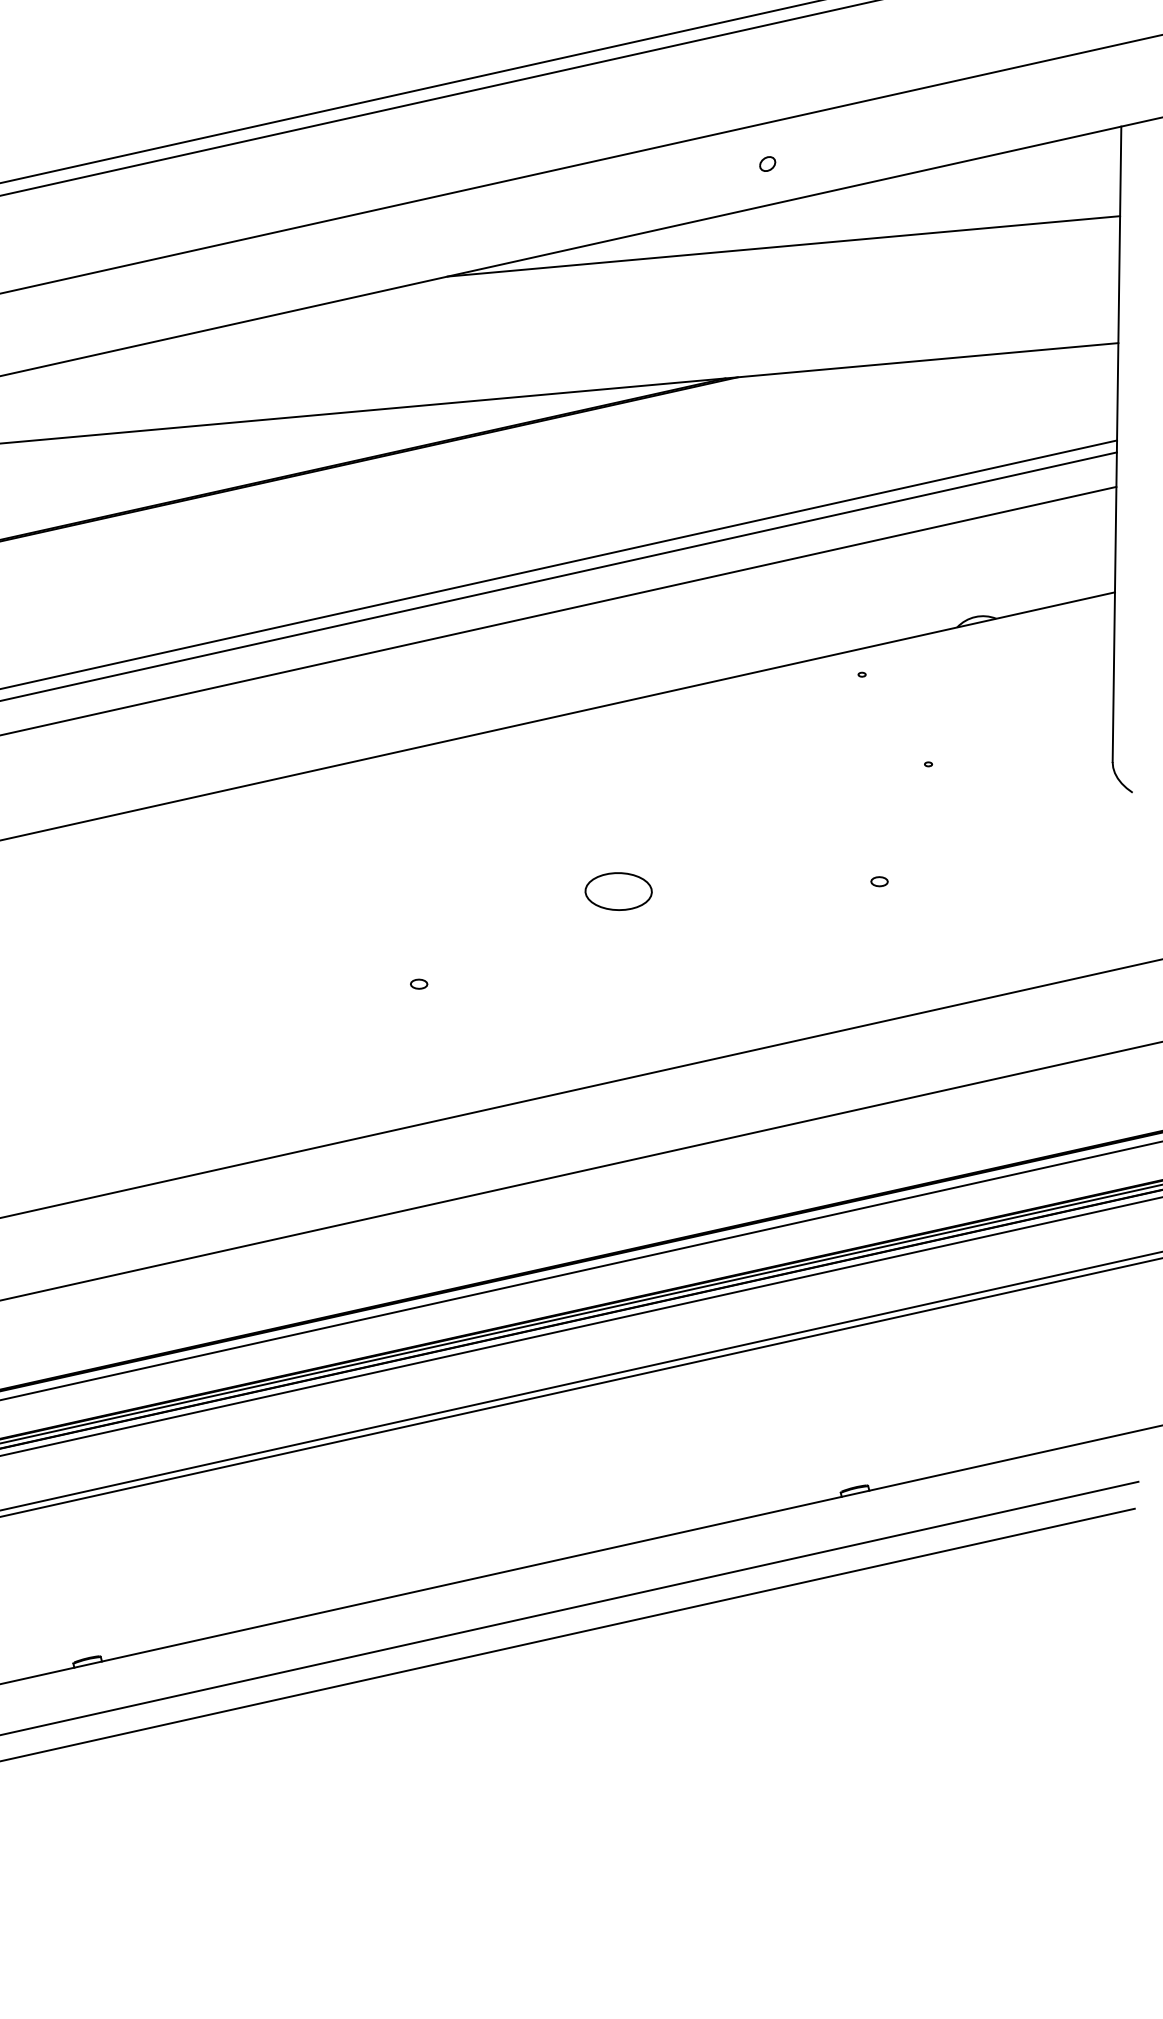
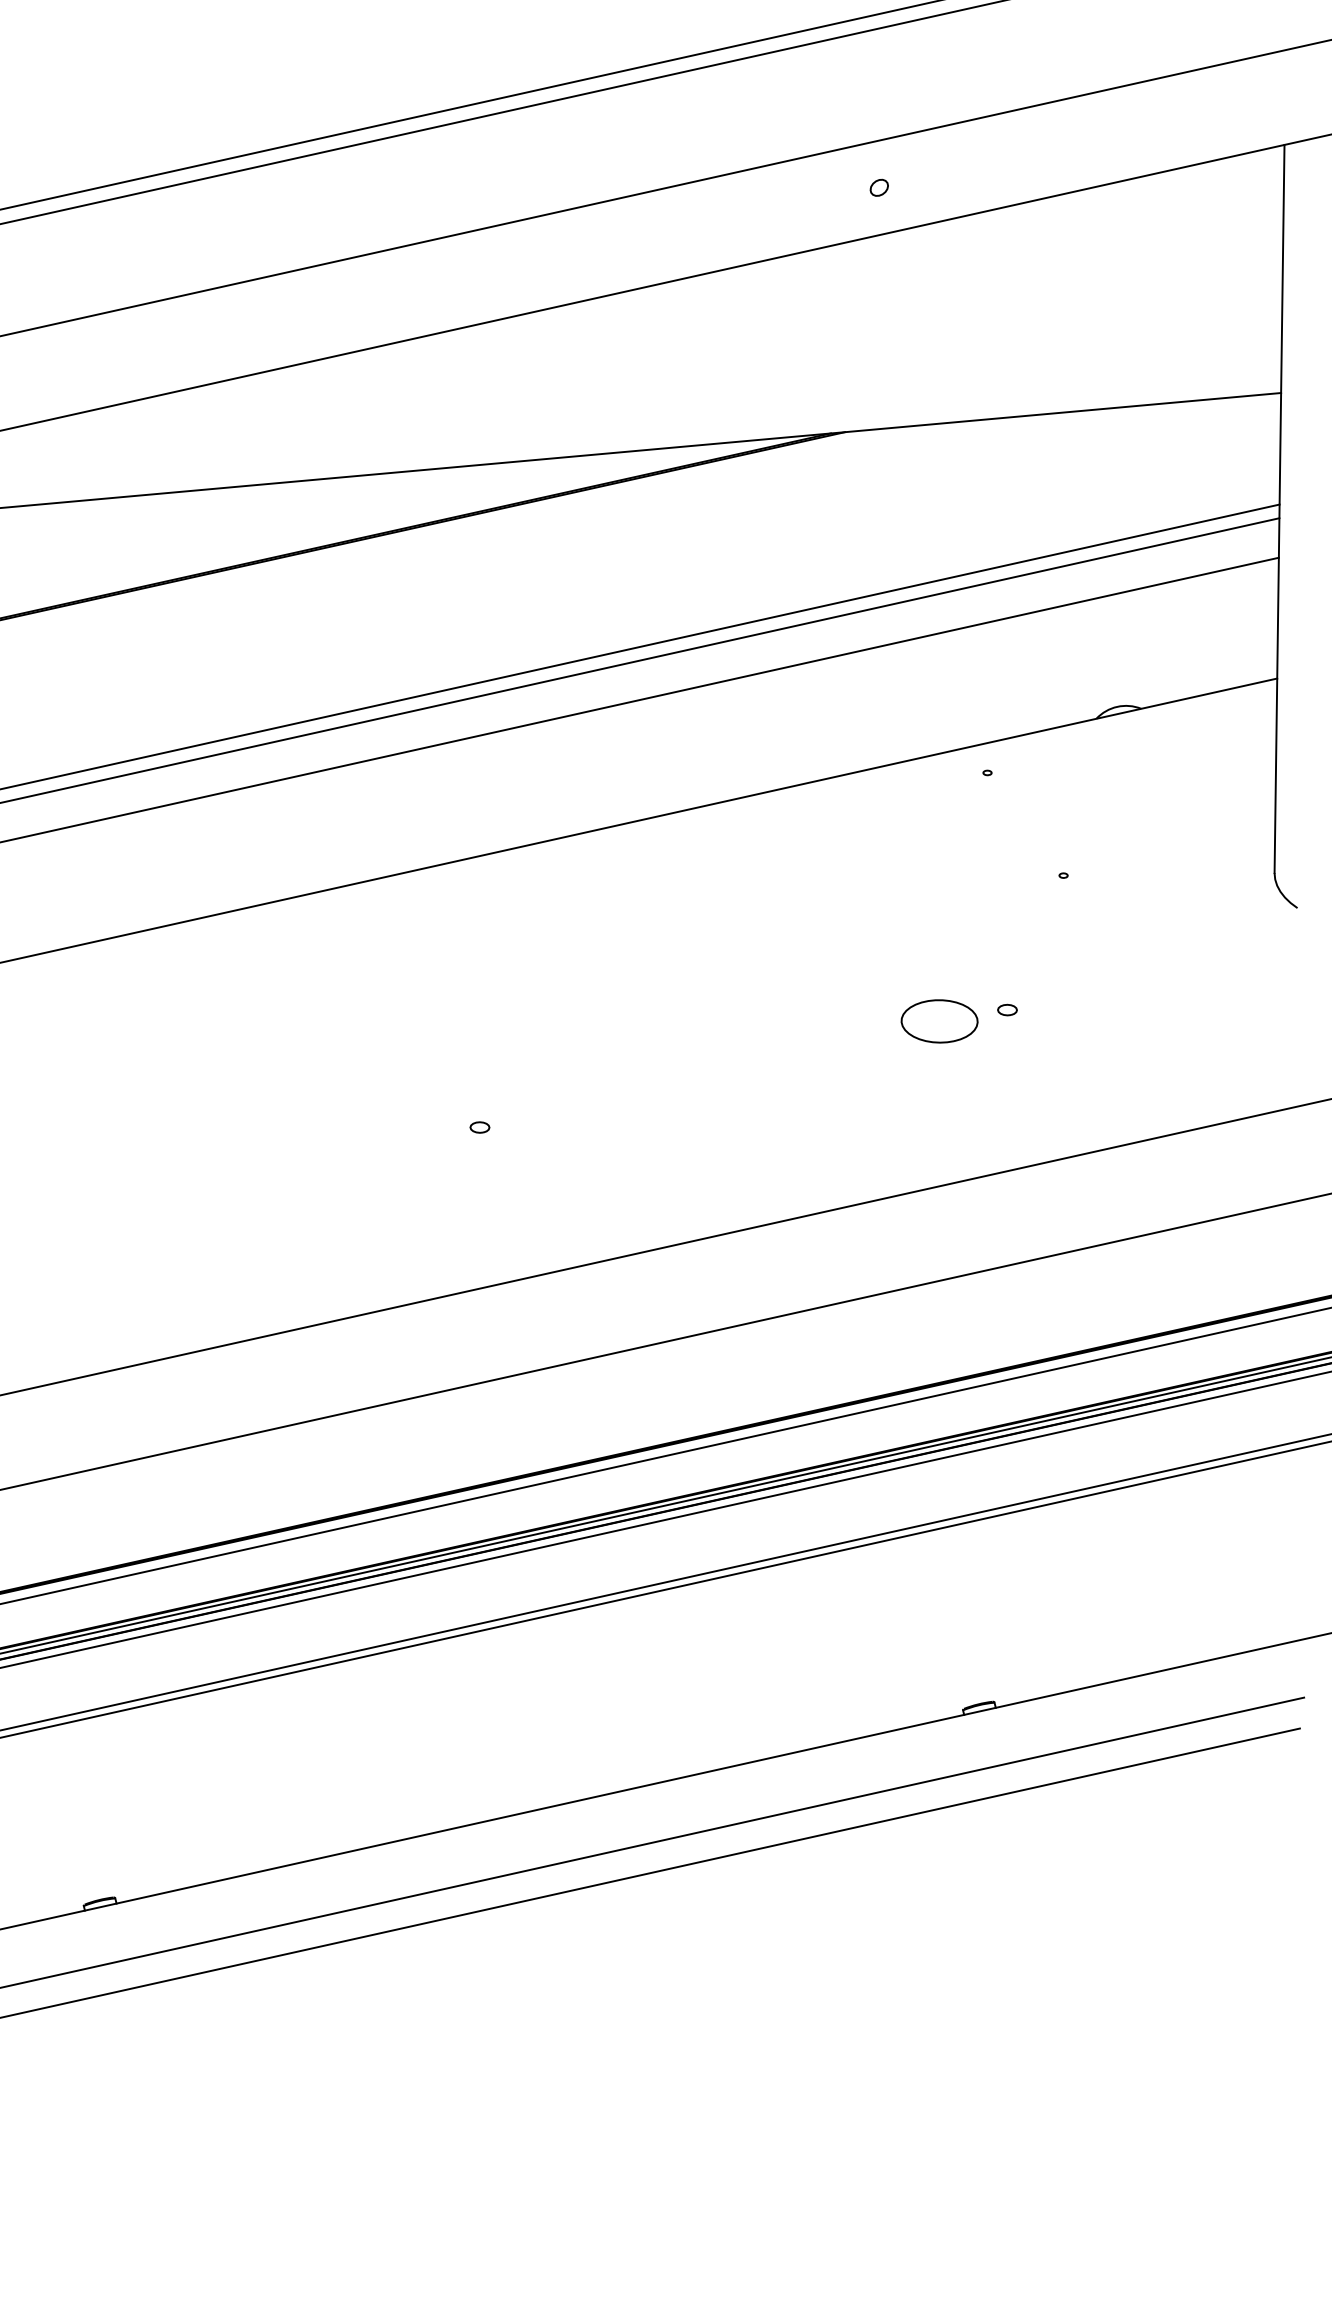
line: (783, 245) -> (897, 281), removed
part: (618, 891) -> (939, 1021), moved

